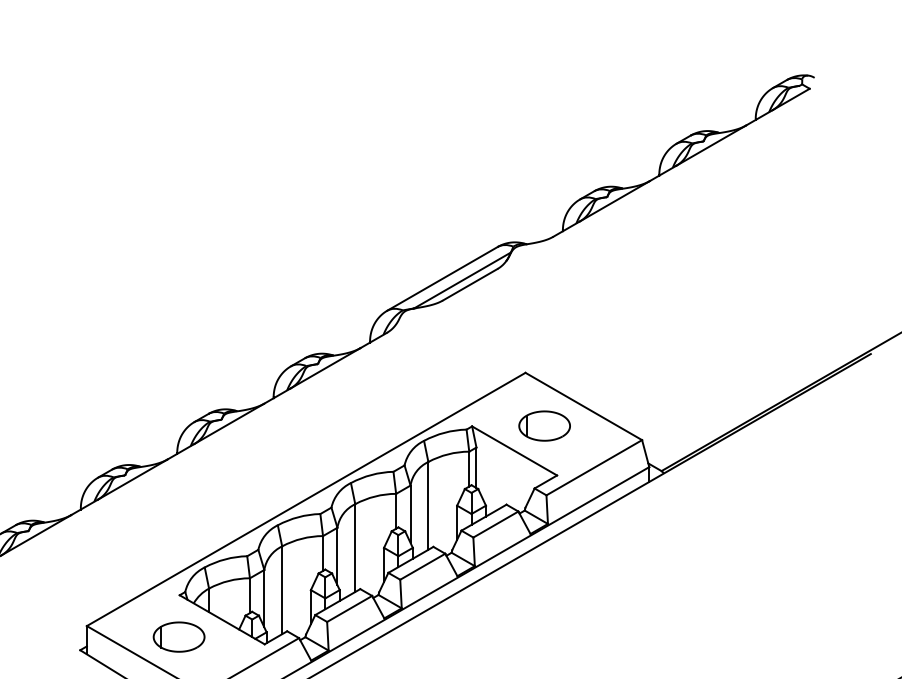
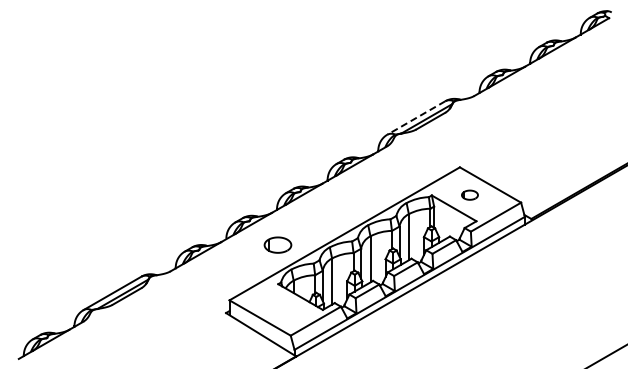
line: (440, 279) -> (415, 118), solid -> dashed
part: (543, 424) -> (469, 194), size x0.6
part: (178, 635) -> (277, 244), moved

